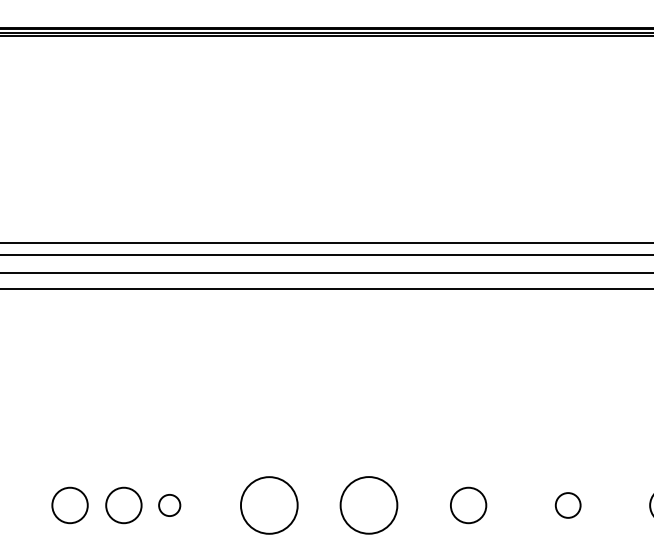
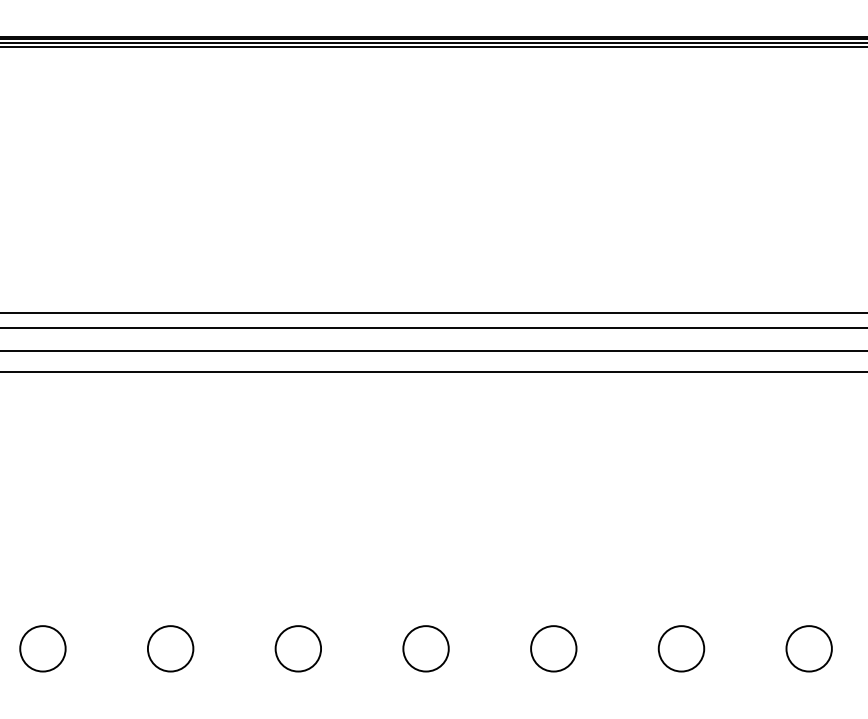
circle: (123, 505) -> (111, 648), removed
circle: (169, 505) -> (170, 648), size x1.67
circle: (269, 505) -> (298, 648), size x0.62
circle: (368, 505) -> (425, 648), size x0.62
circle: (568, 505) -> (681, 648), size x1.43

